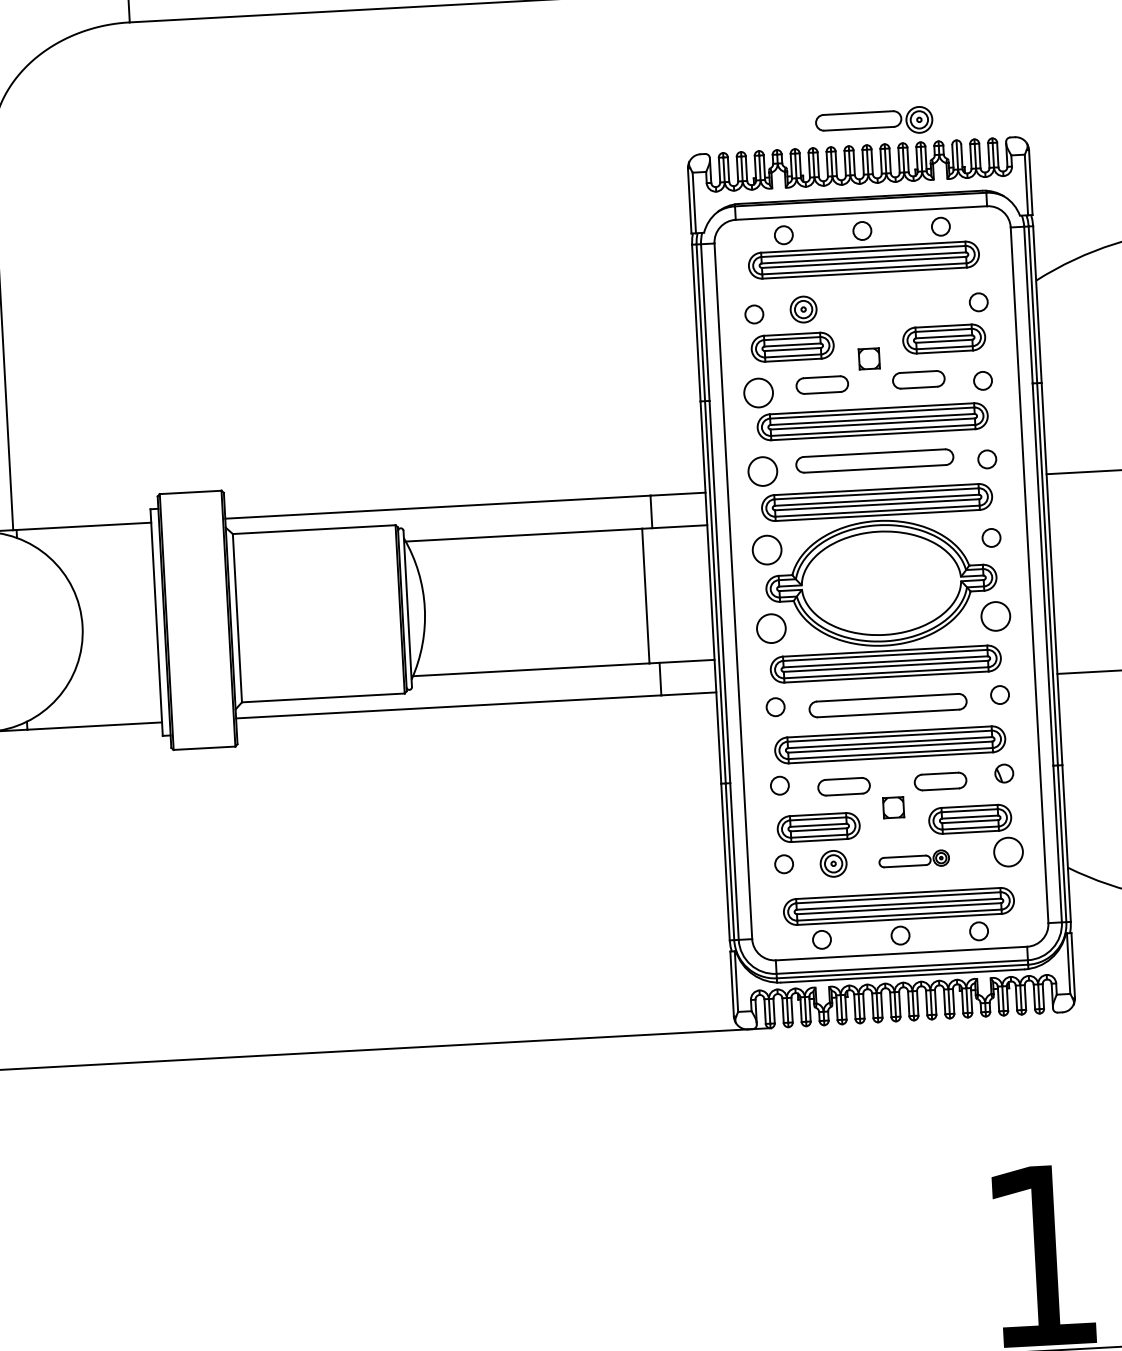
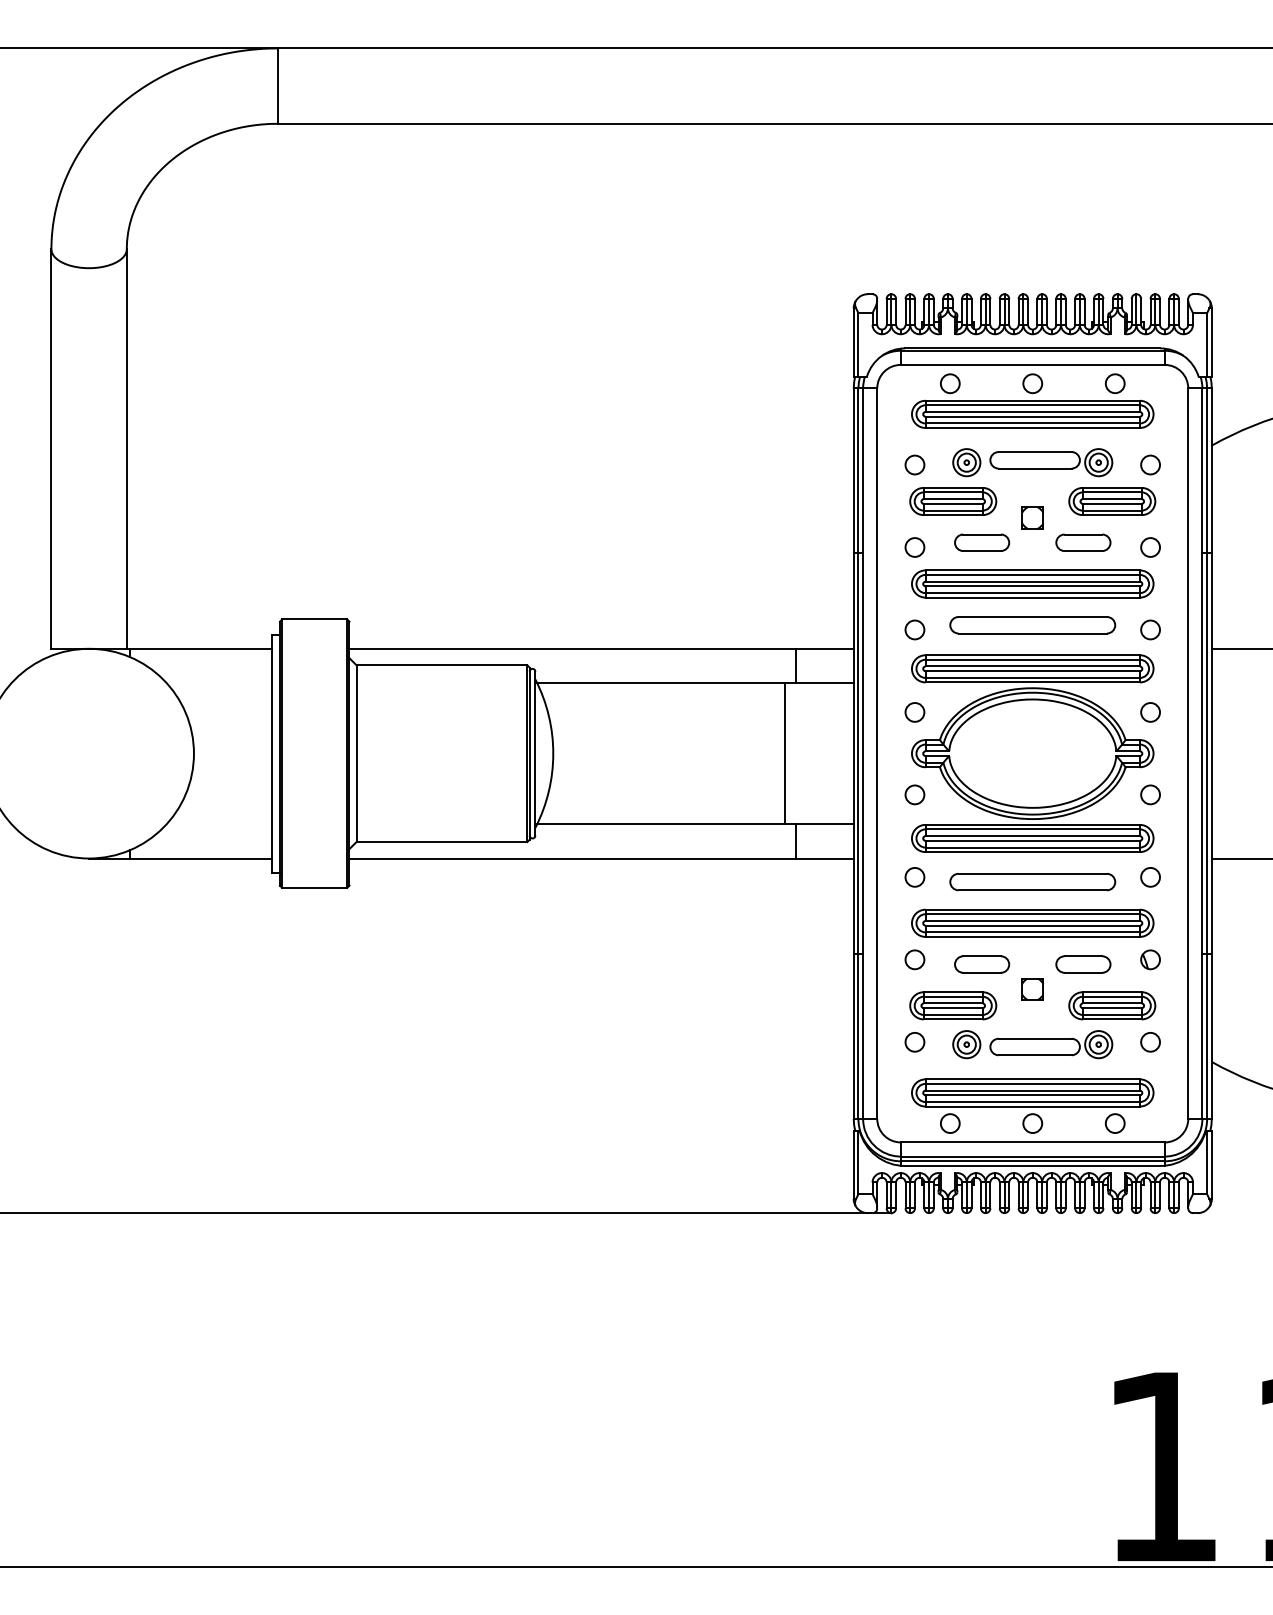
part: (874, 122) -> (1051, 462), moved
circle: (758, 393) -> (914, 547), size x0.62
circle: (762, 471) -> (914, 629), size x0.62
circle: (766, 550) -> (914, 712), size x0.62
circle: (995, 616) -> (1150, 794), size x0.62
circle: (770, 628) -> (914, 794), size x0.62
circle: (1008, 851) -> (1150, 1041), size x0.62
part: (914, 859) -> (1051, 1044), size x1.67

